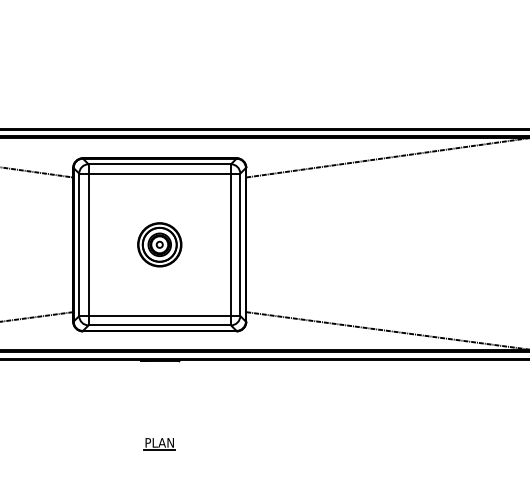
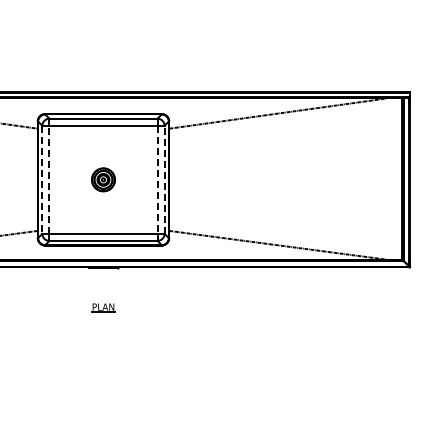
line: (88, 244) -> (49, 179), solid -> dashed
part: (159, 244) -> (103, 179), size x0.7
line: (240, 244) -> (164, 179), solid -> dashed
line: (79, 245) -> (42, 180), solid -> dashed
line: (230, 245) -> (157, 180), solid -> dashed
part: (159, 443) -> (103, 307), moved

